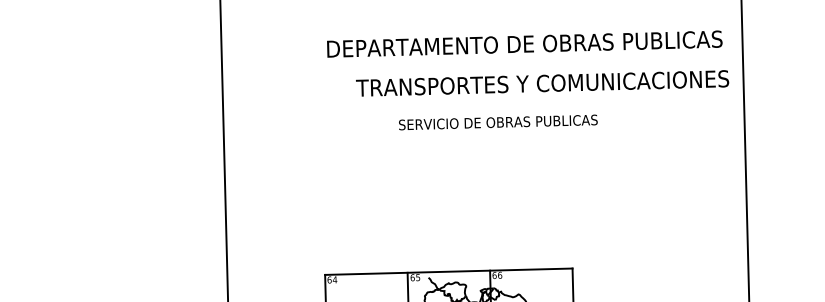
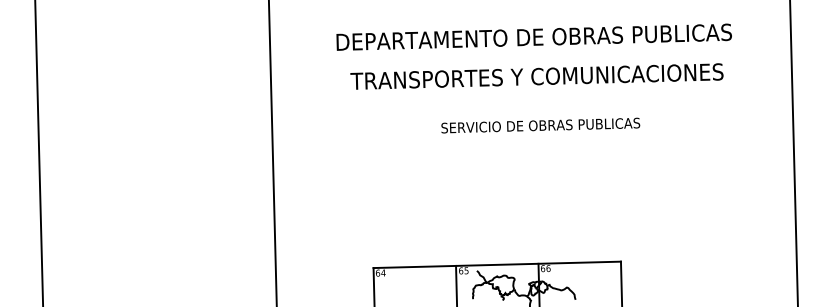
text: (524, 43) -> (533, 36), moved
text: (542, 83) -> (536, 76), moved
text: (498, 122) -> (540, 125), moved

